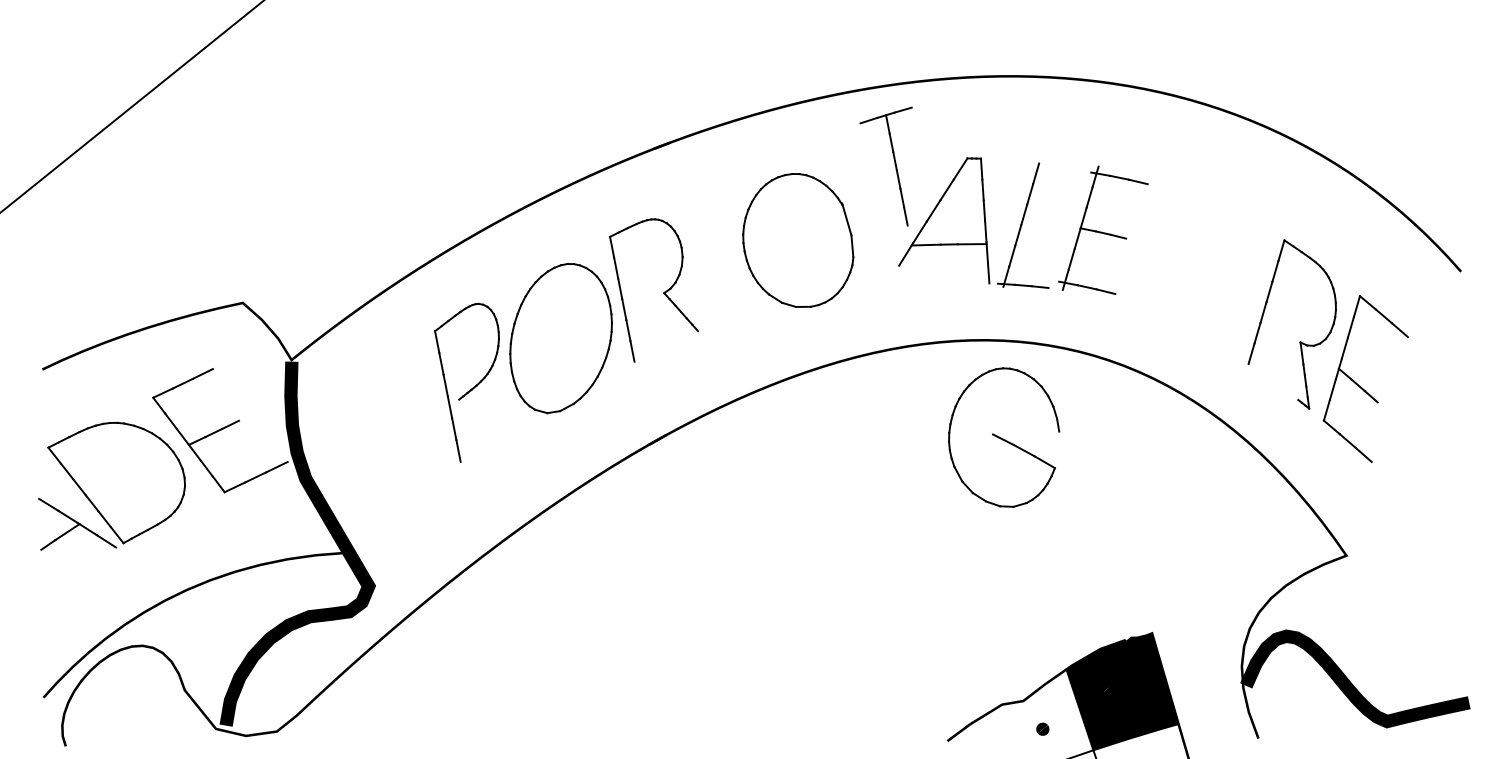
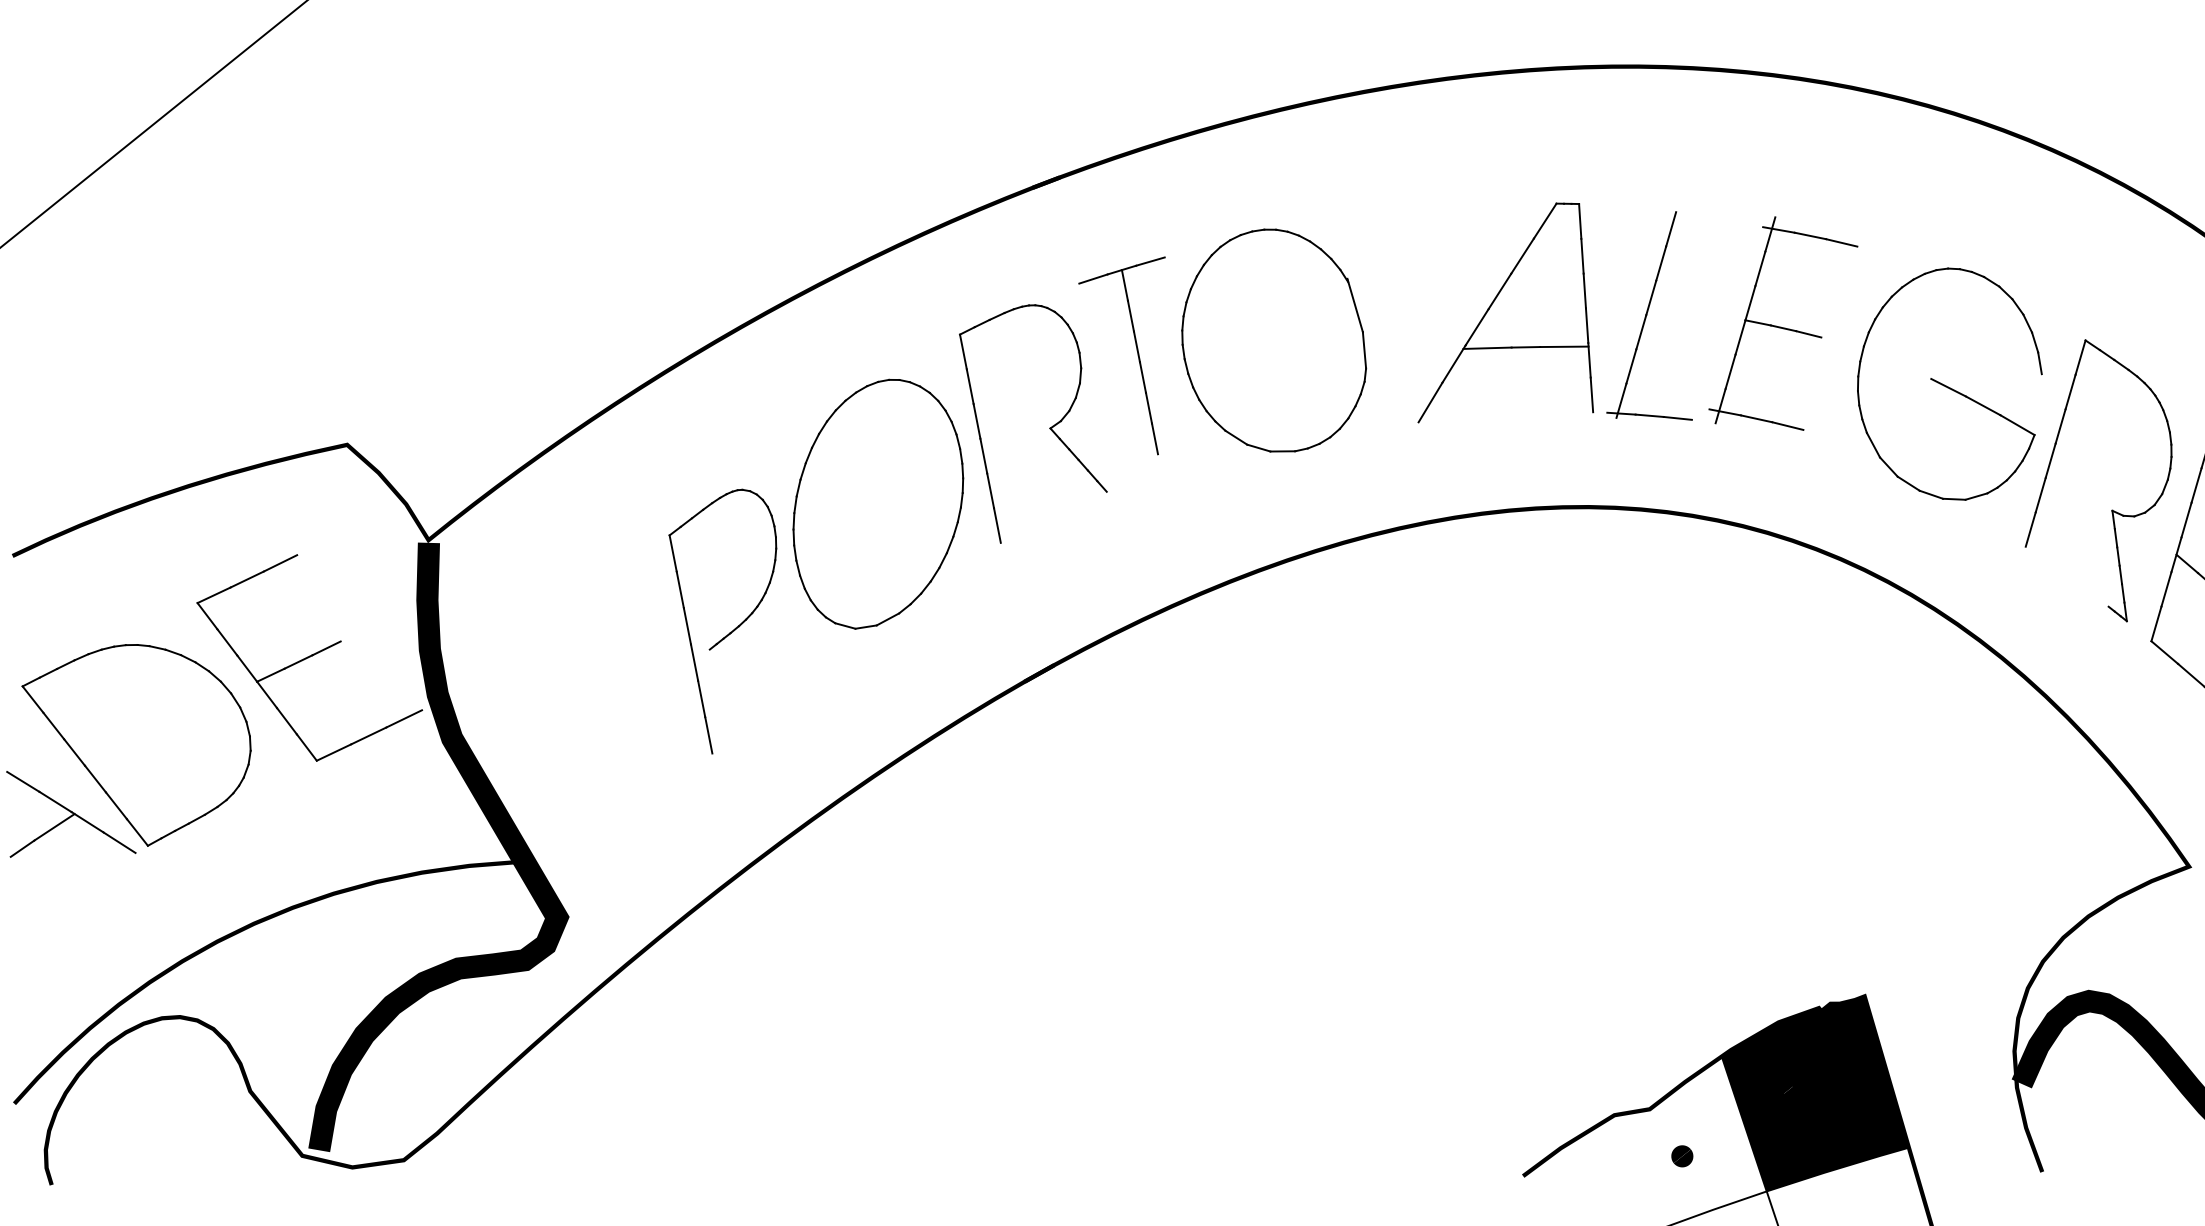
part: (894, 164) -> (1135, 352), moved
line: (891, 277) -> (1429, 402), added
part: (472, 387) -> (732, 629), moved
part: (1004, 437) -> (1950, 383), moved

